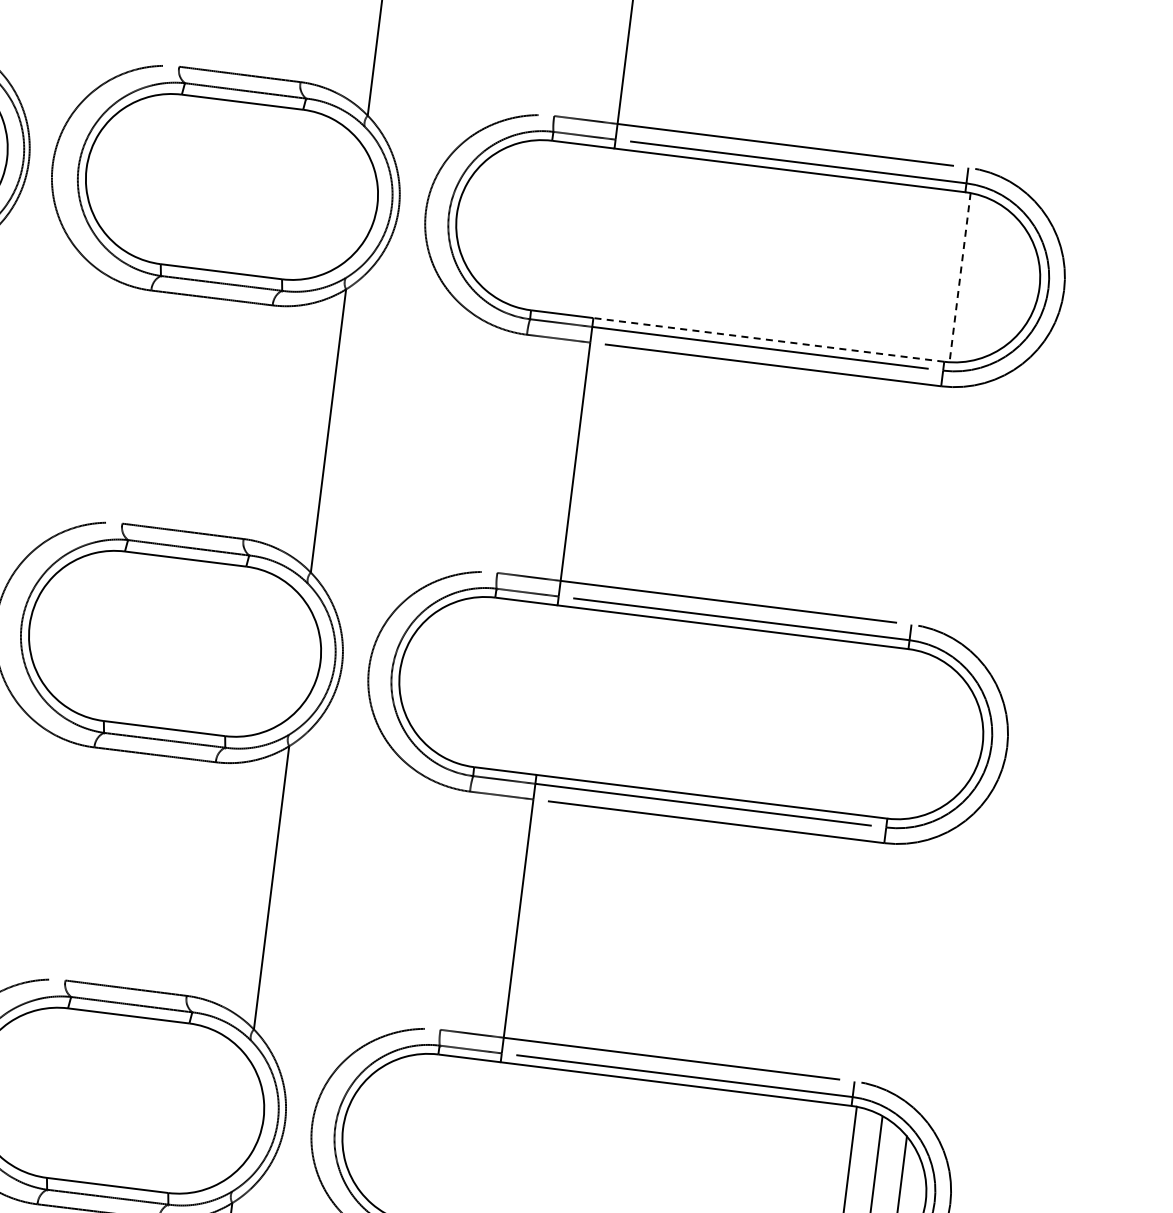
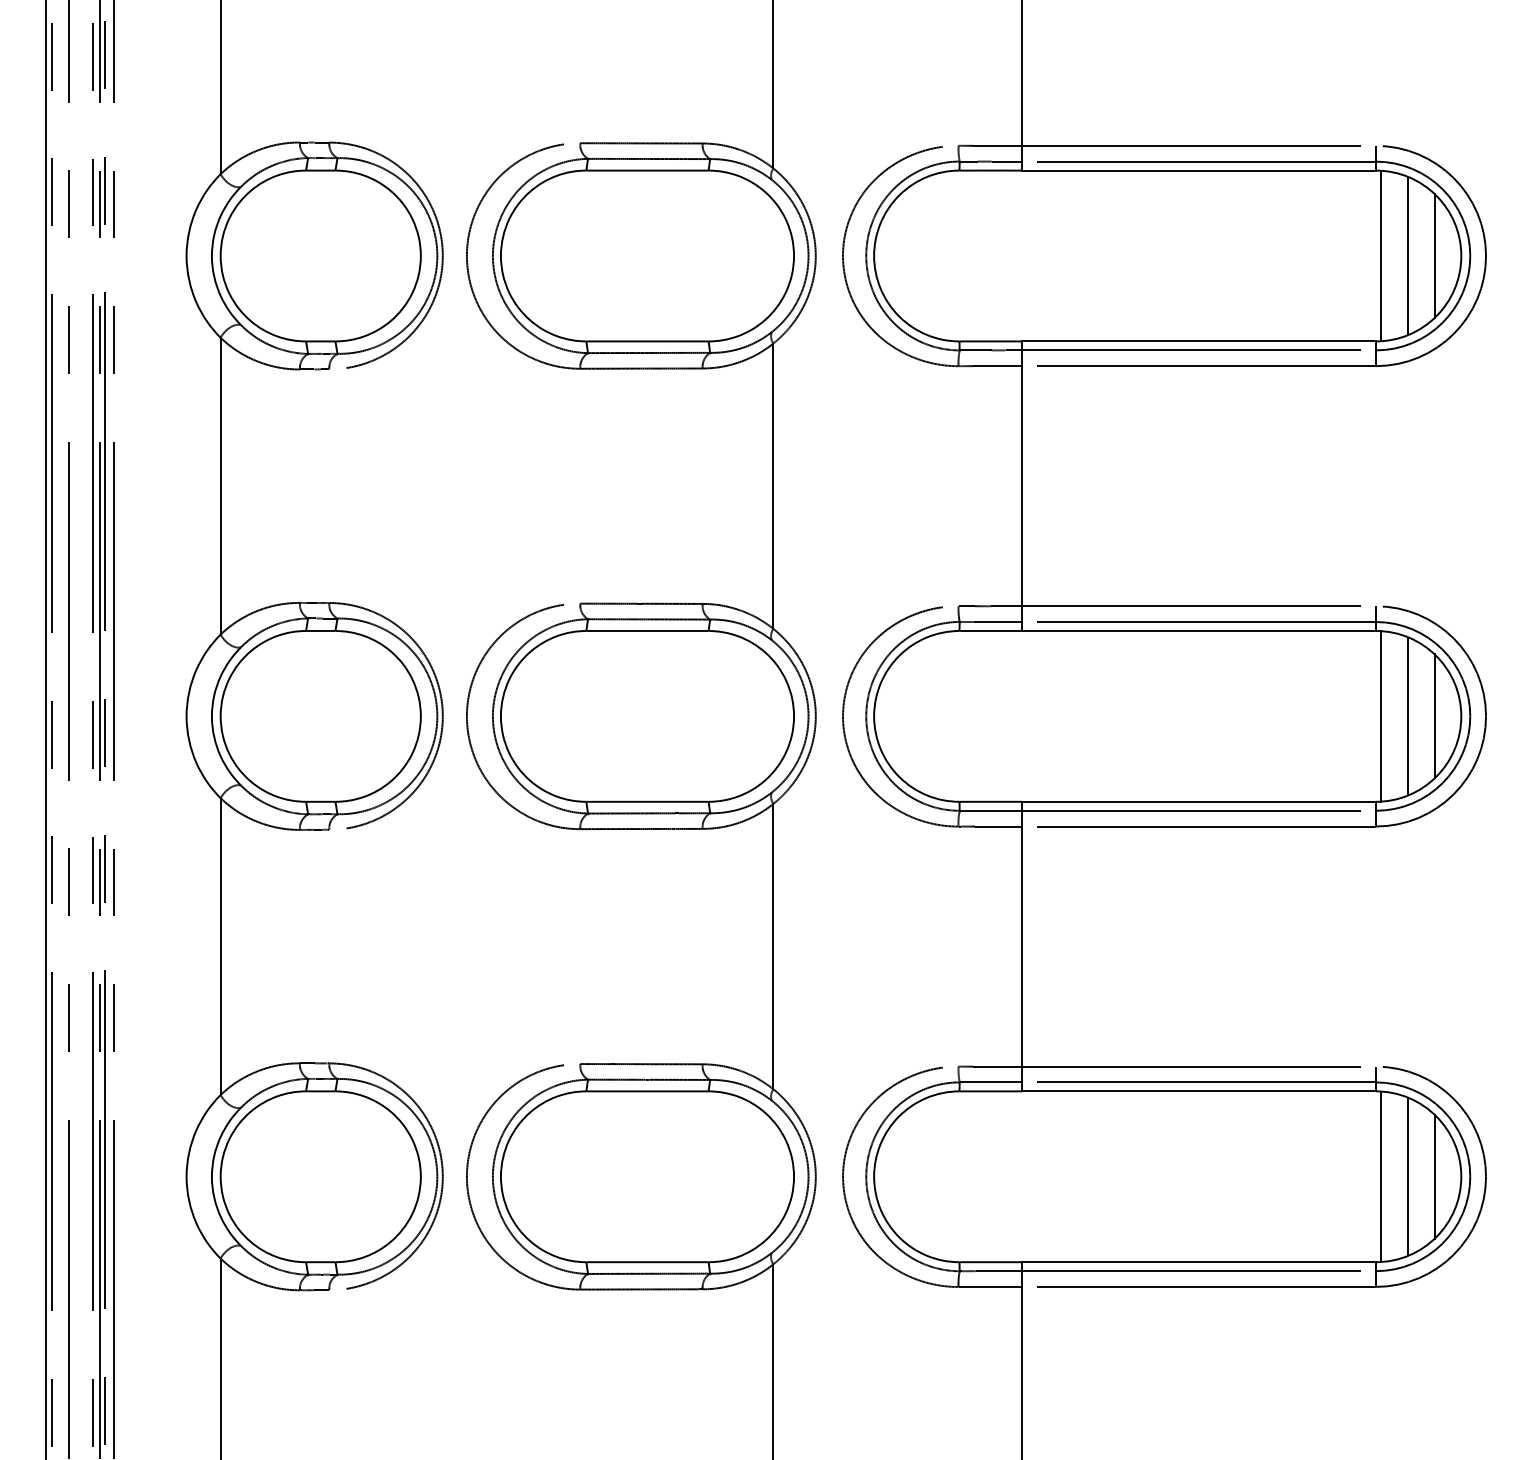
line: (960, 278) -> (1381, 256), dashed -> solid
line: (986, 280) -> (1407, 255), added
line: (1013, 283) -> (1434, 255), added
line: (769, 340) -> (1199, 341), dashed -> solid
line: (903, 734) -> (1381, 716), added
line: (929, 737) -> (1407, 716), added
line: (956, 741) -> (1434, 716), added

